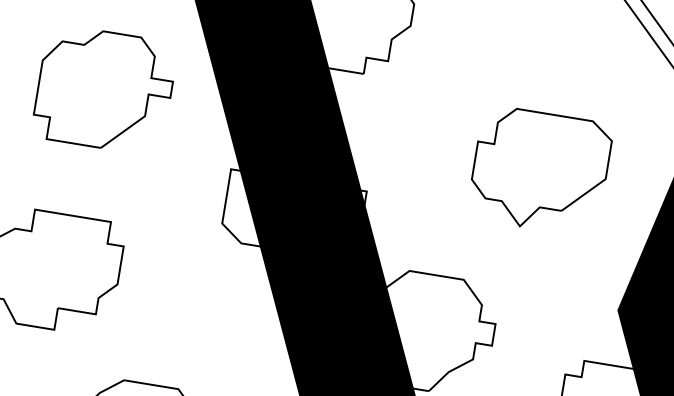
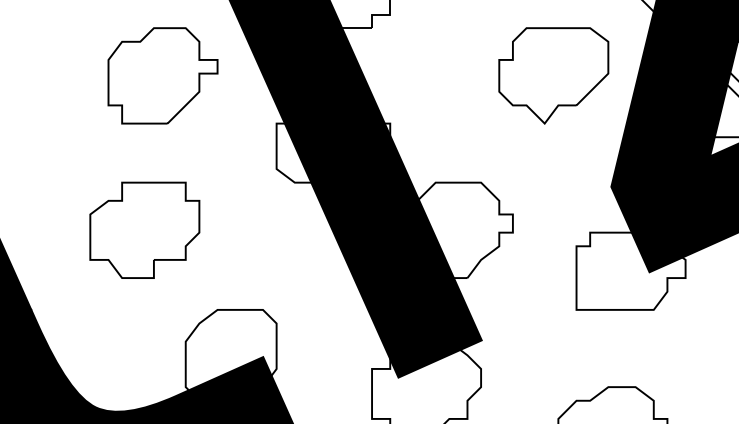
part: (539, 170) -> (553, 75), moved

